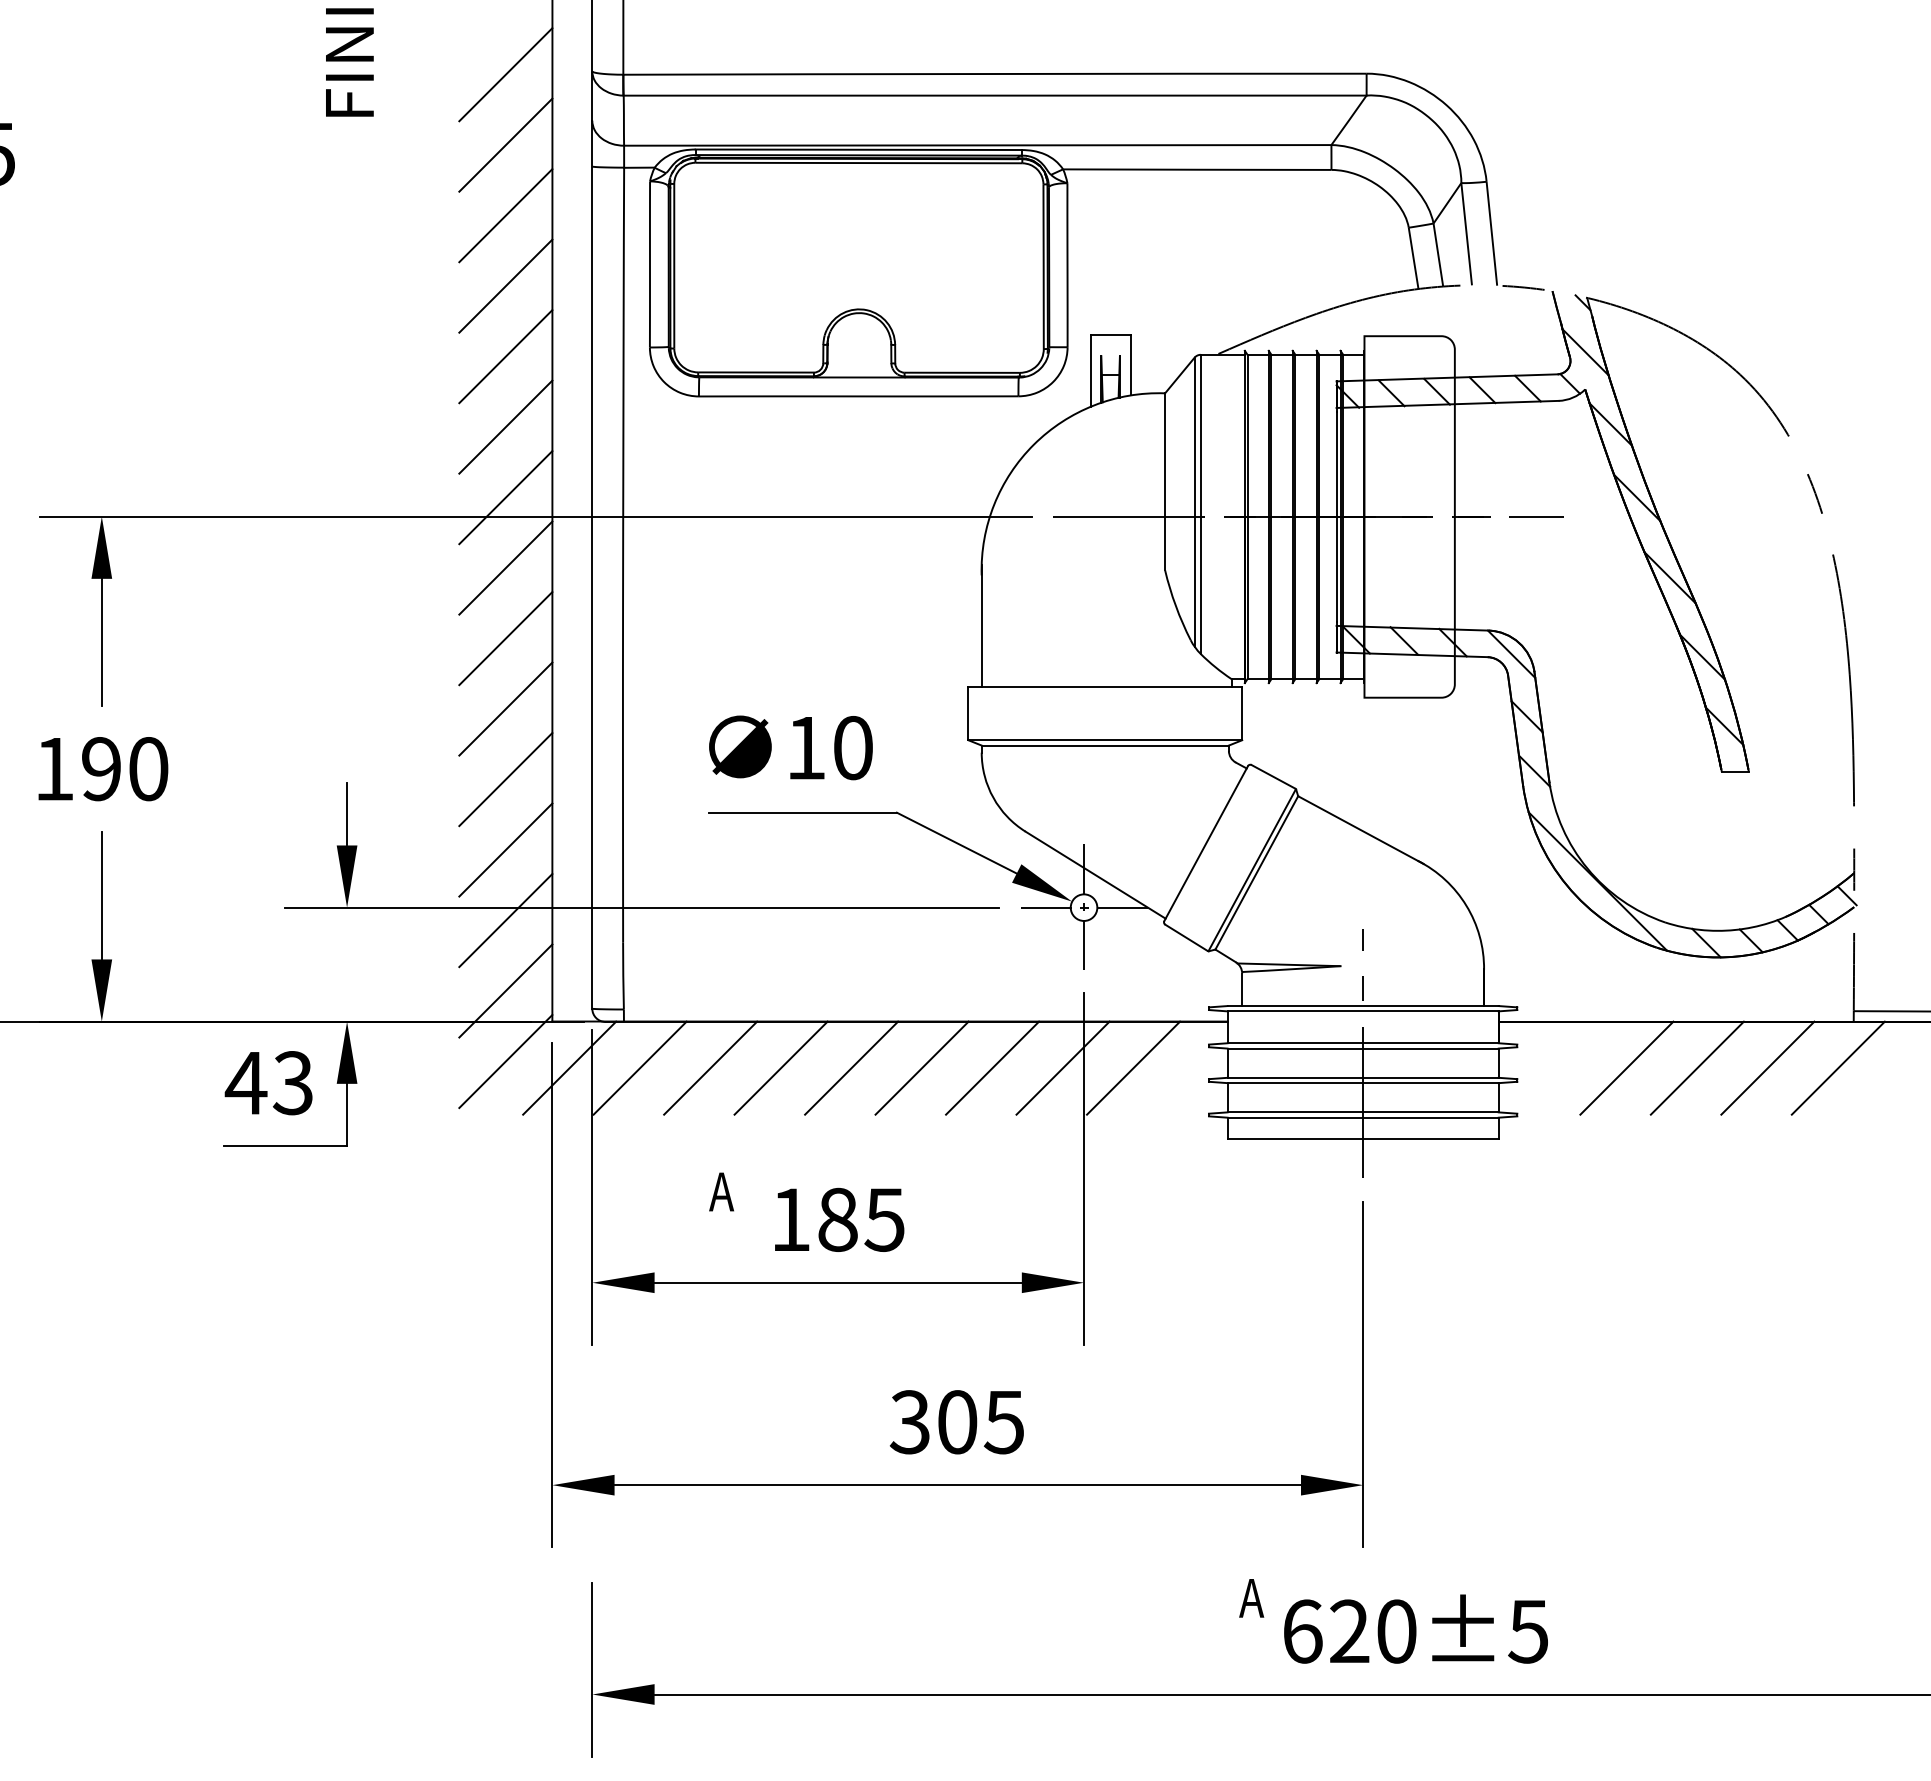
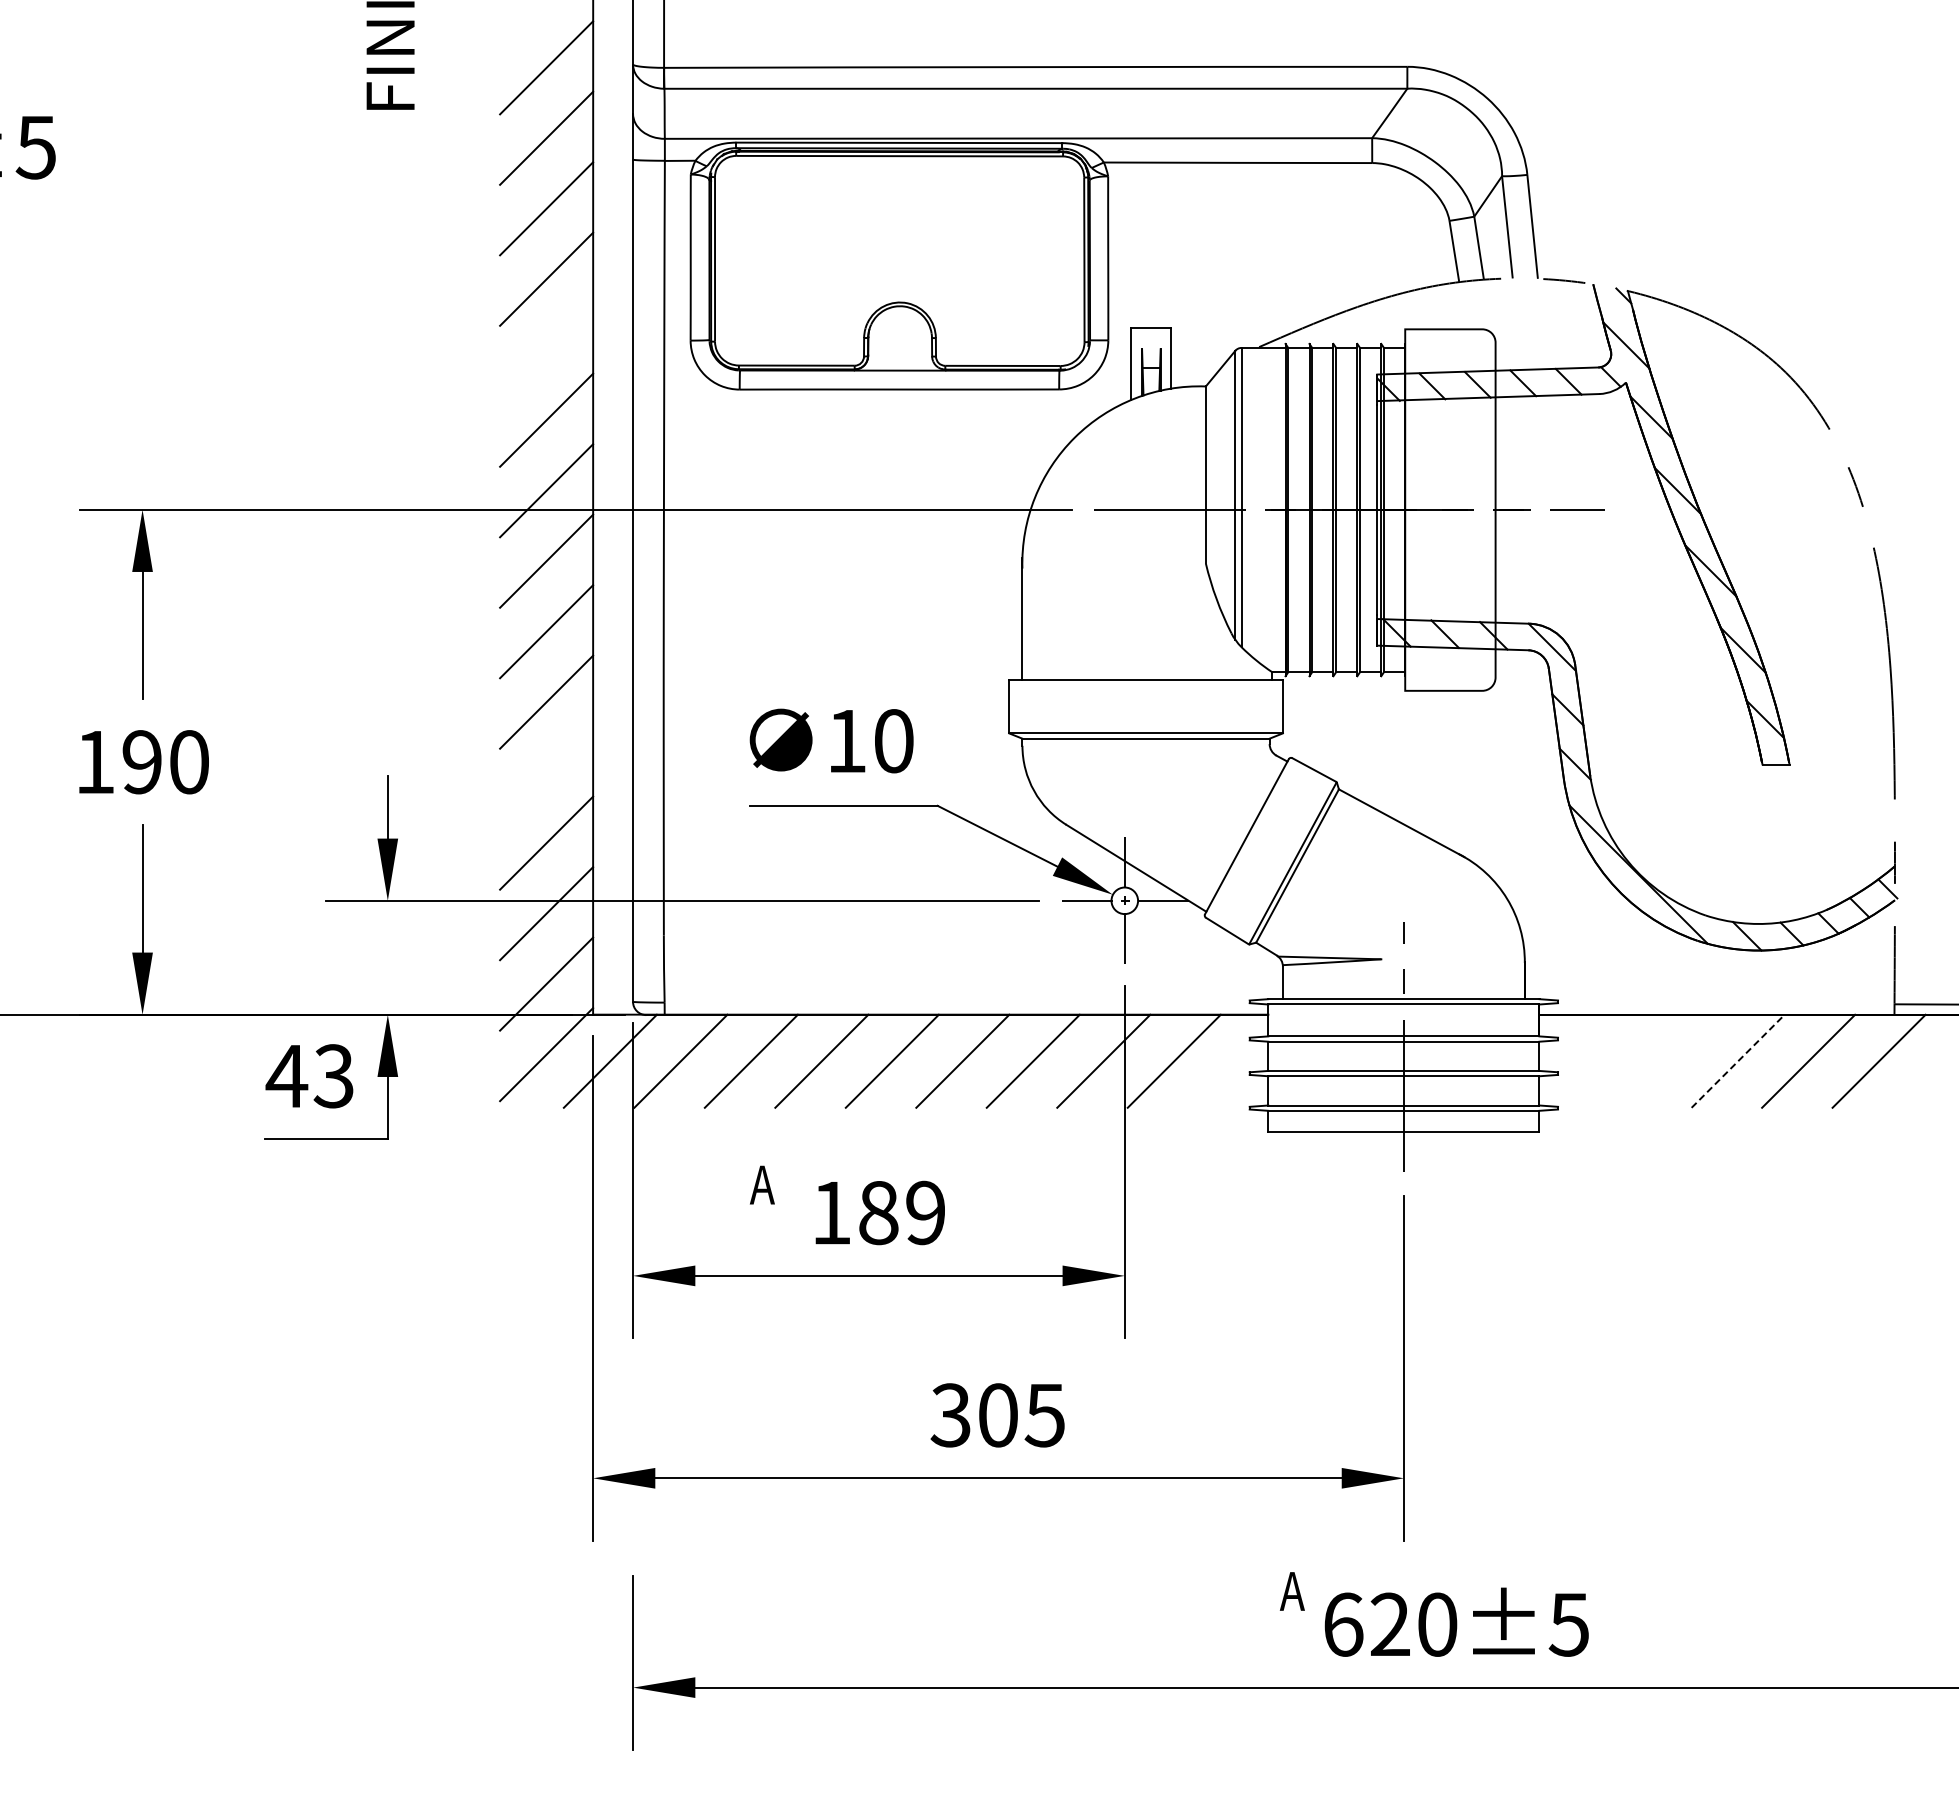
line: (505, 356) -> (546, 349), removed
line: (505, 779) -> (546, 772), removed
line: (1626, 1067) -> (1667, 1060), removed
line: (1697, 1068) -> (1738, 1061), solid -> dashed
text: (884, 1219) -> (925, 1212), 185 -> 189

